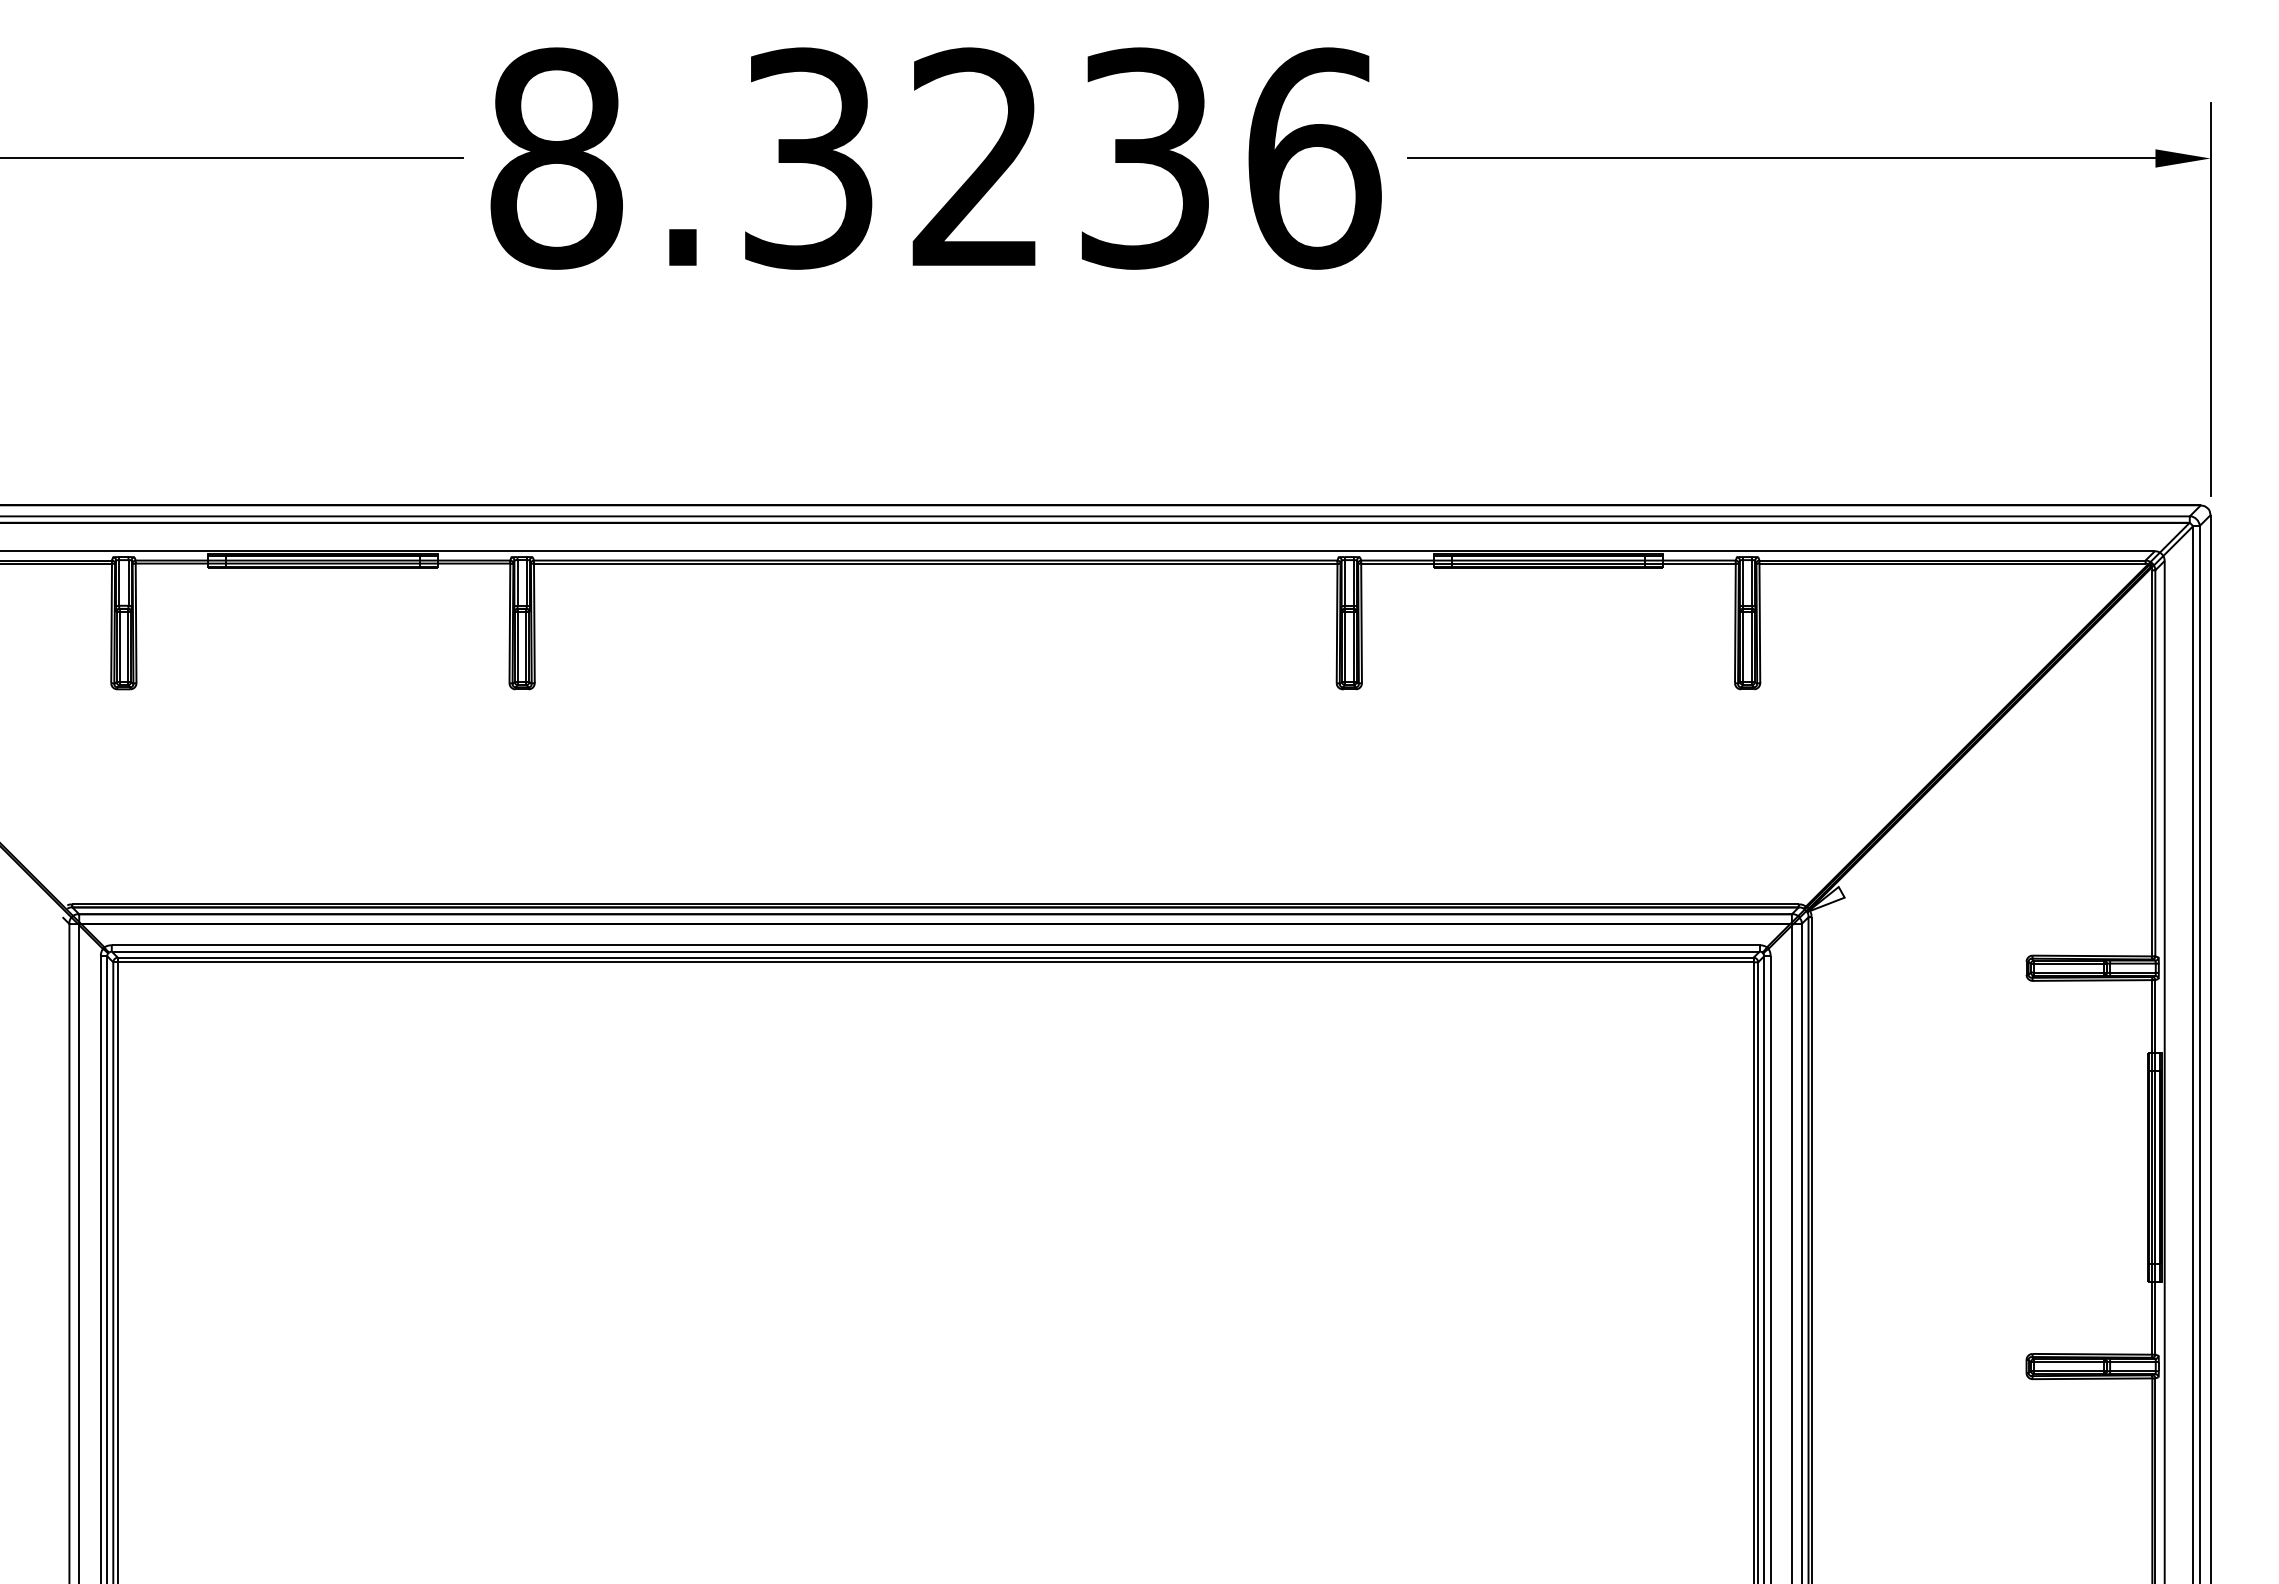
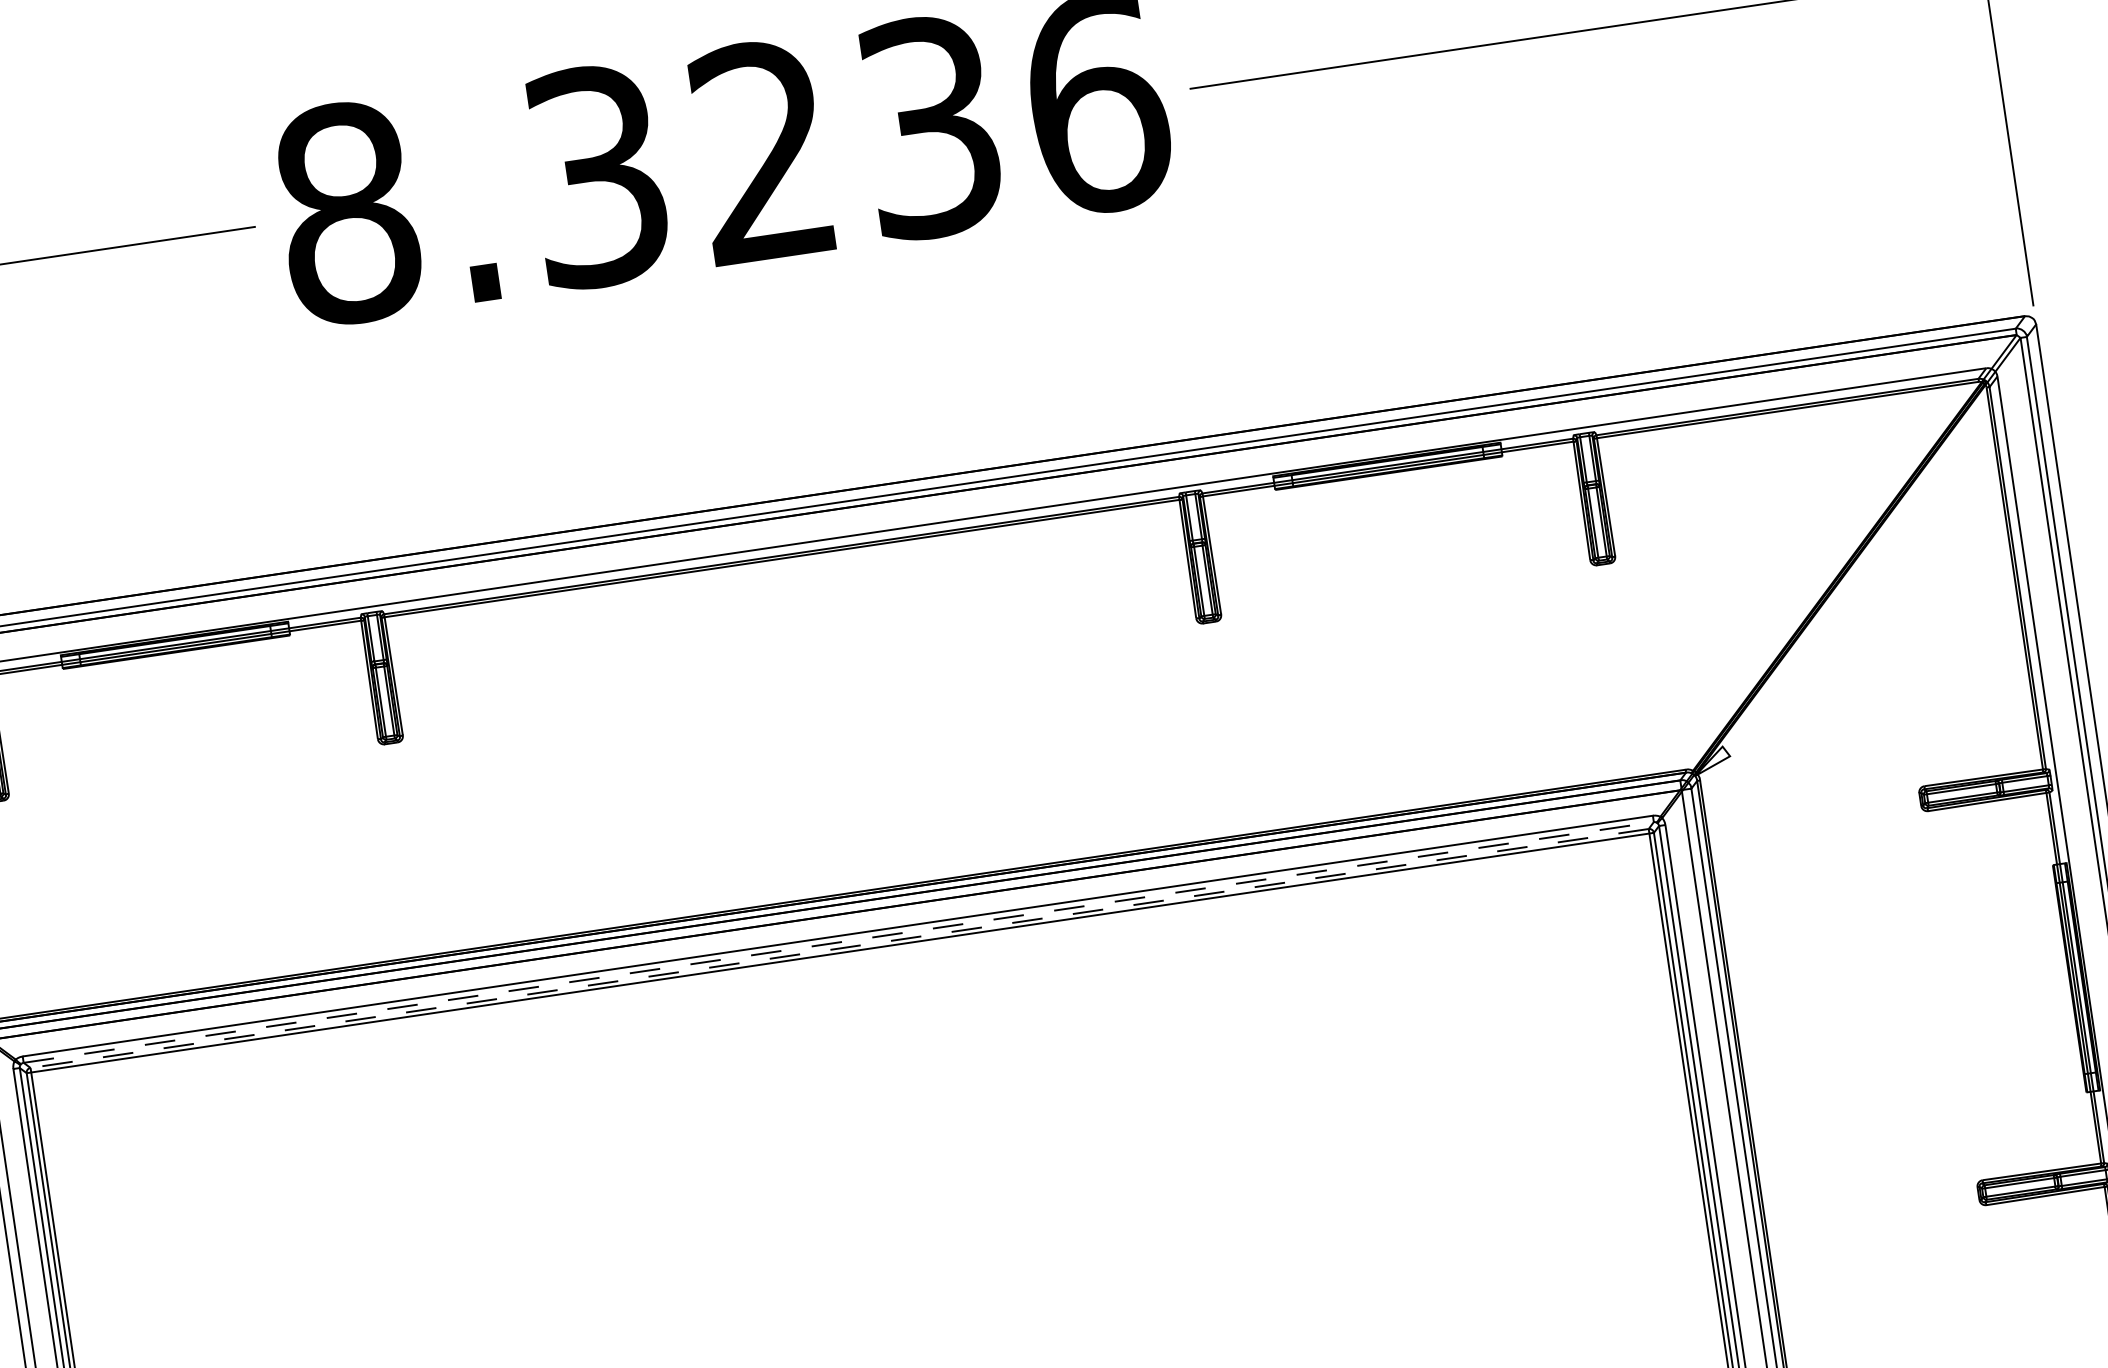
line: (935, 951) -> (838, 942), solid -> dashed
line: (935, 957) -> (839, 948), solid -> dashed

